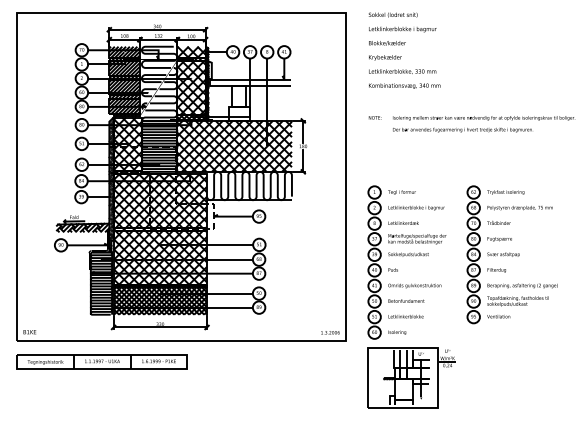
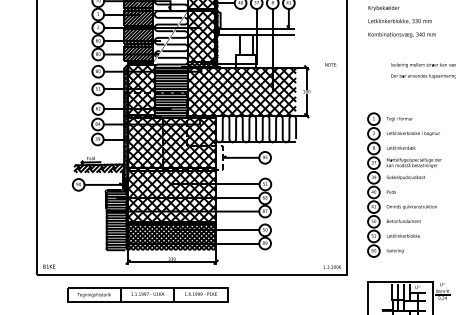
text: (374, 117) -> (330, 64), moved
part: (406, 262) -> (403, 185), moved
part: (101, 361) -> (146, 294), moved

